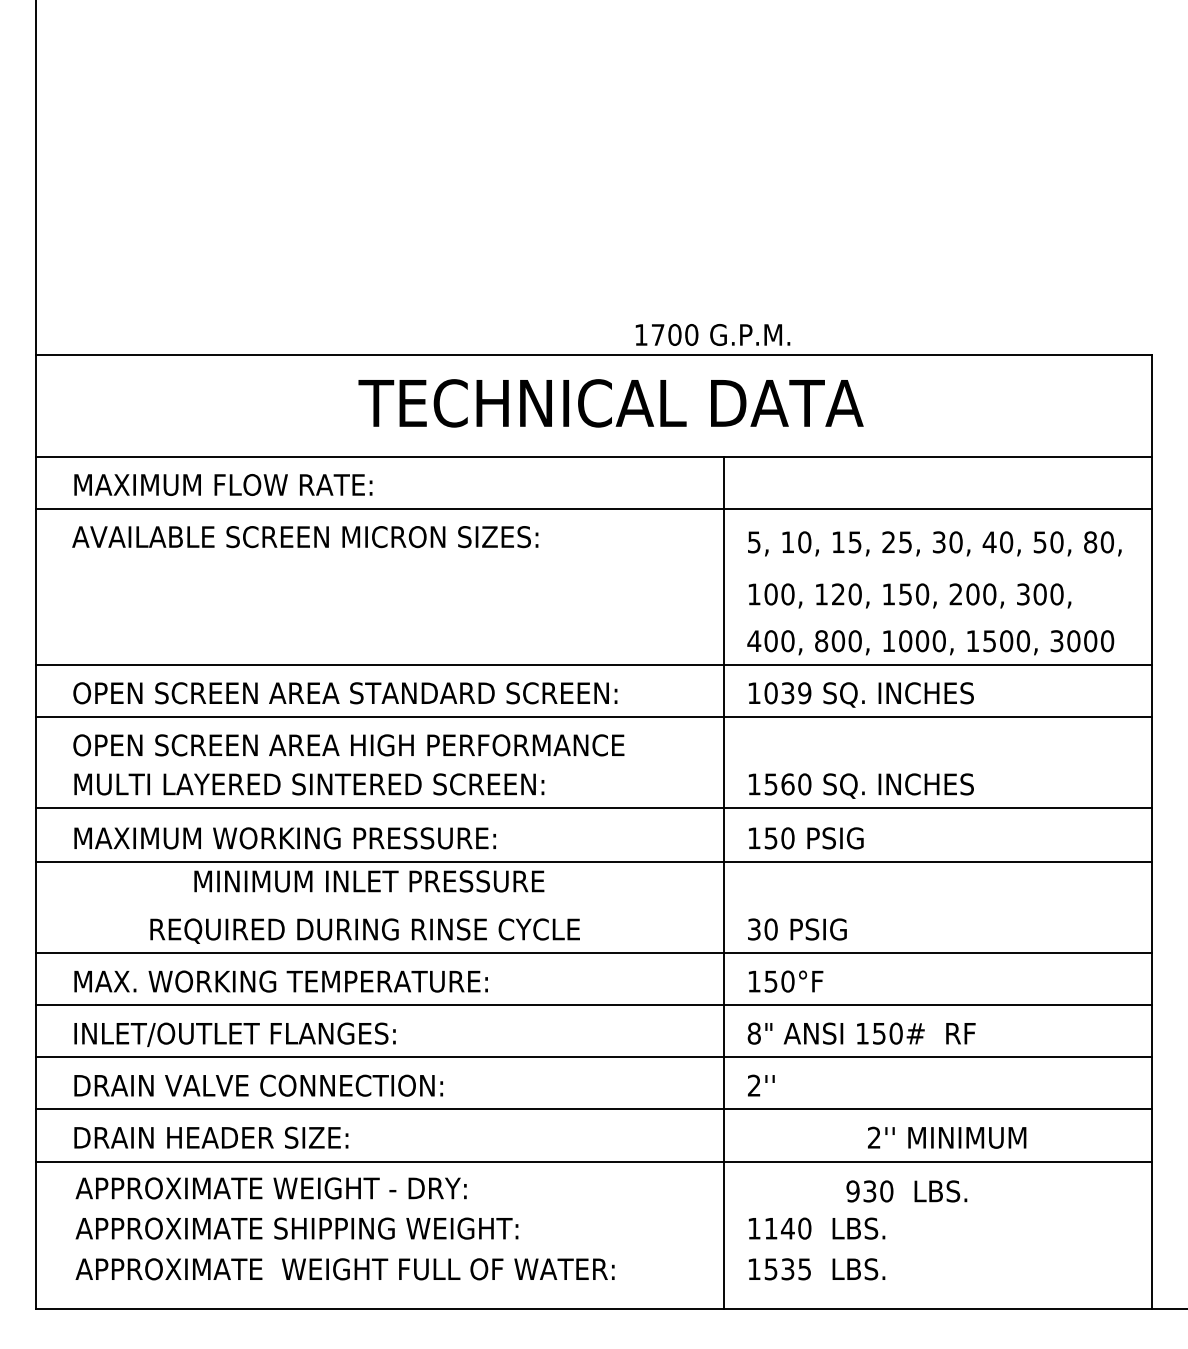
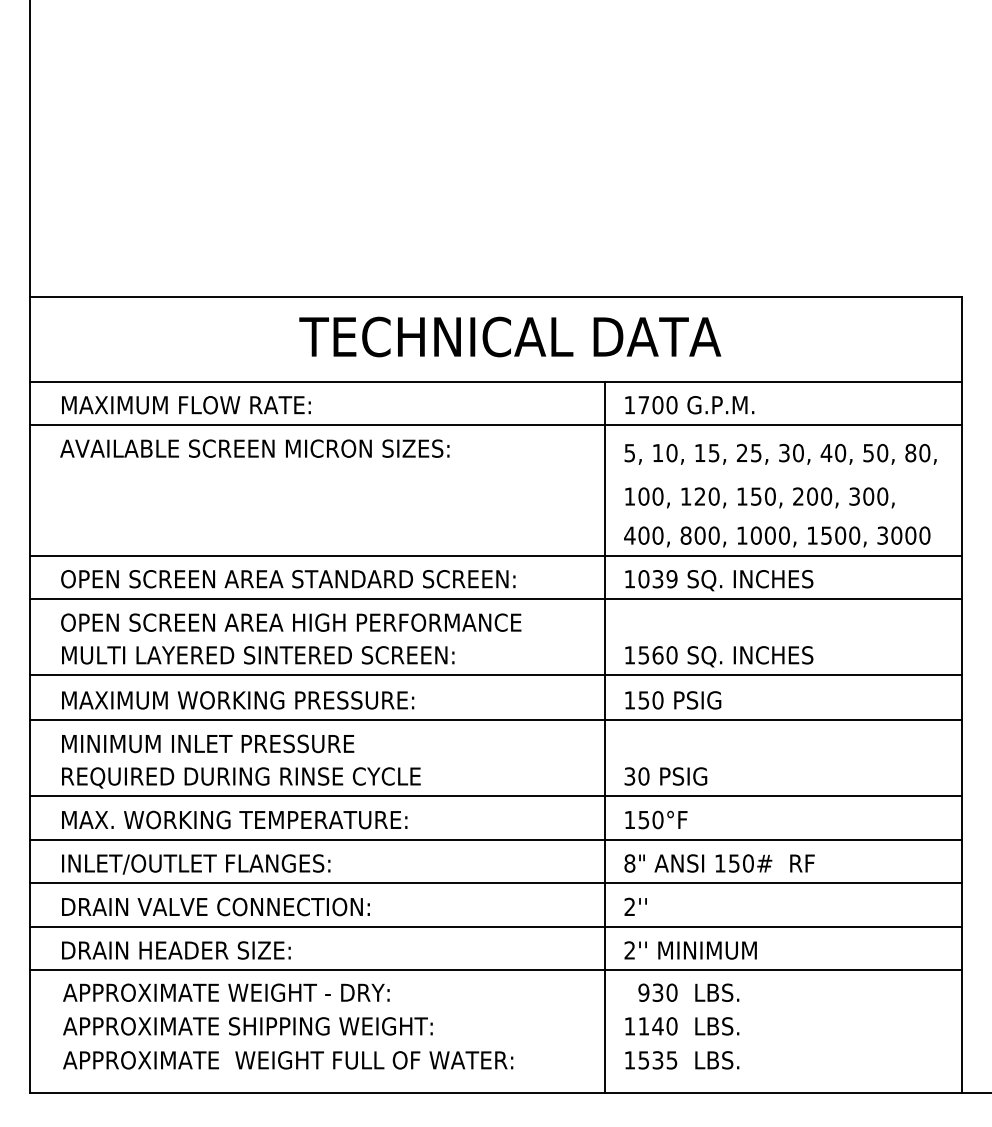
text: (712, 334) -> (689, 404), moved
text: (369, 881) -> (208, 743), moved
text: (364, 930) -> (240, 777), moved
text: (947, 1137) -> (691, 950), moved
text: (906, 1191) -> (688, 992), moved

